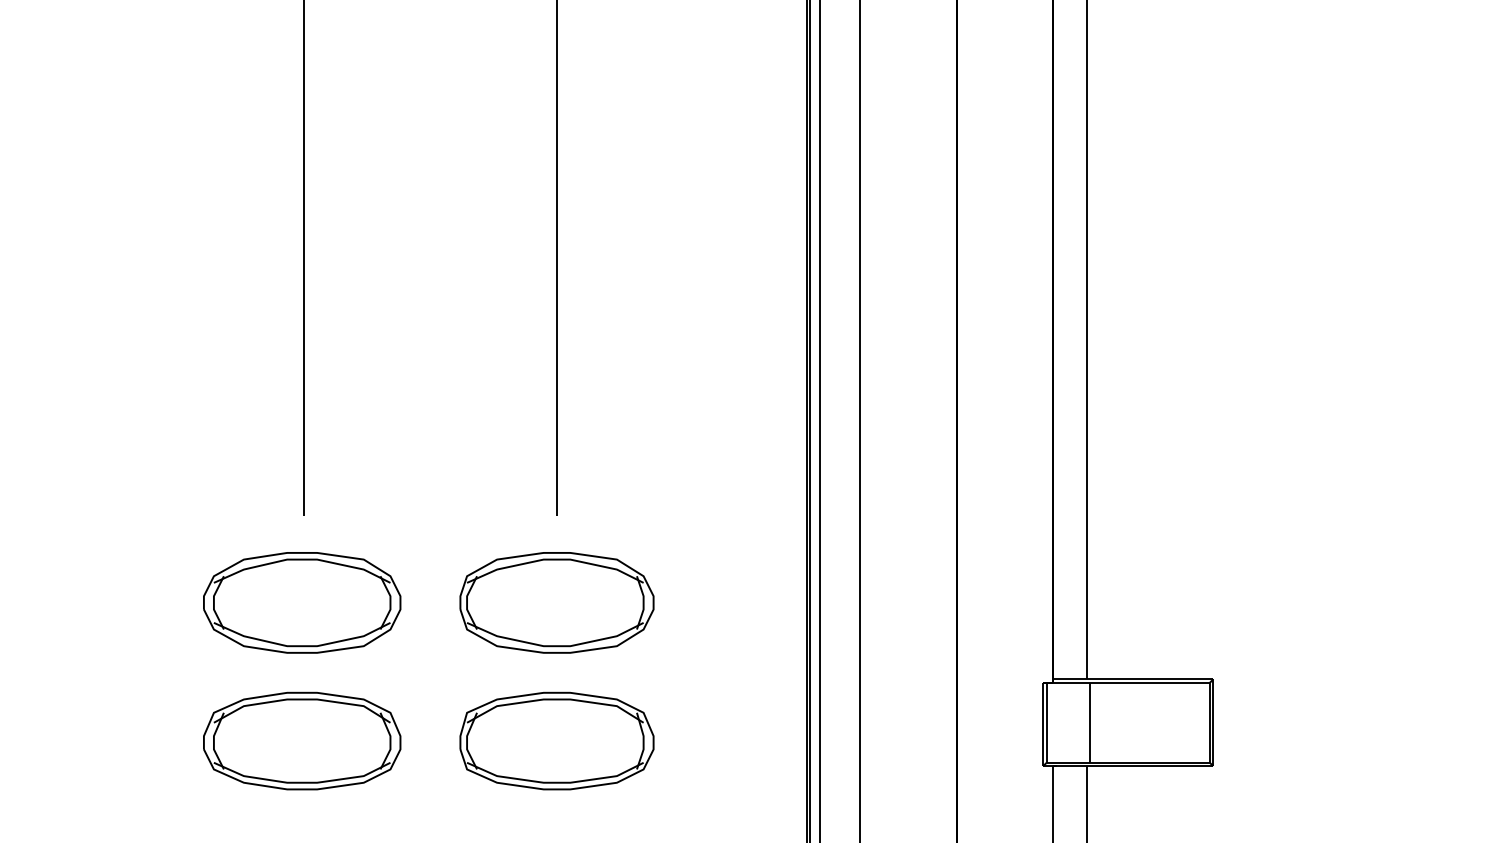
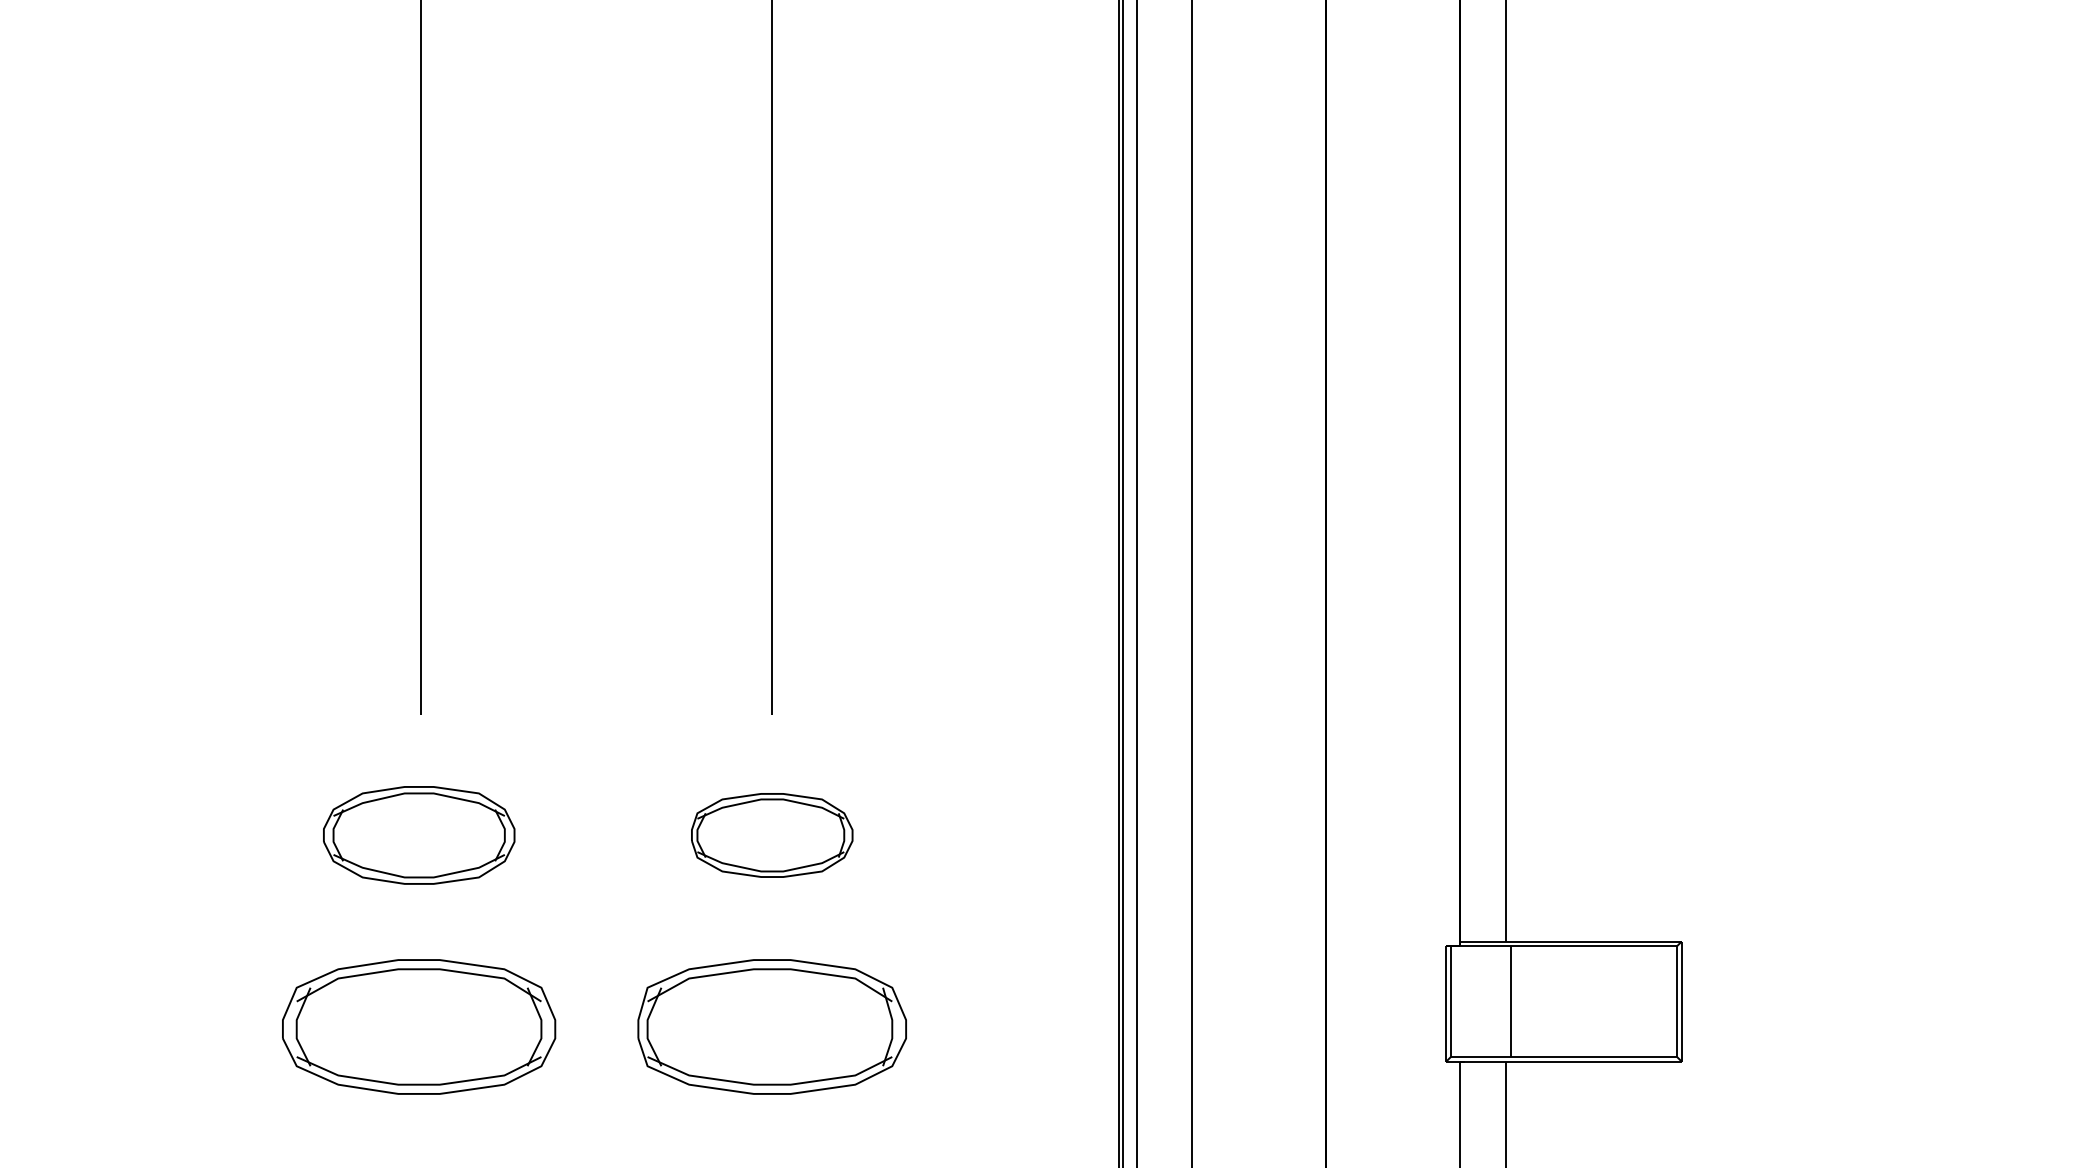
part: (302, 602) -> (419, 834), size x0.7
part: (556, 602) -> (771, 834), size x0.6

